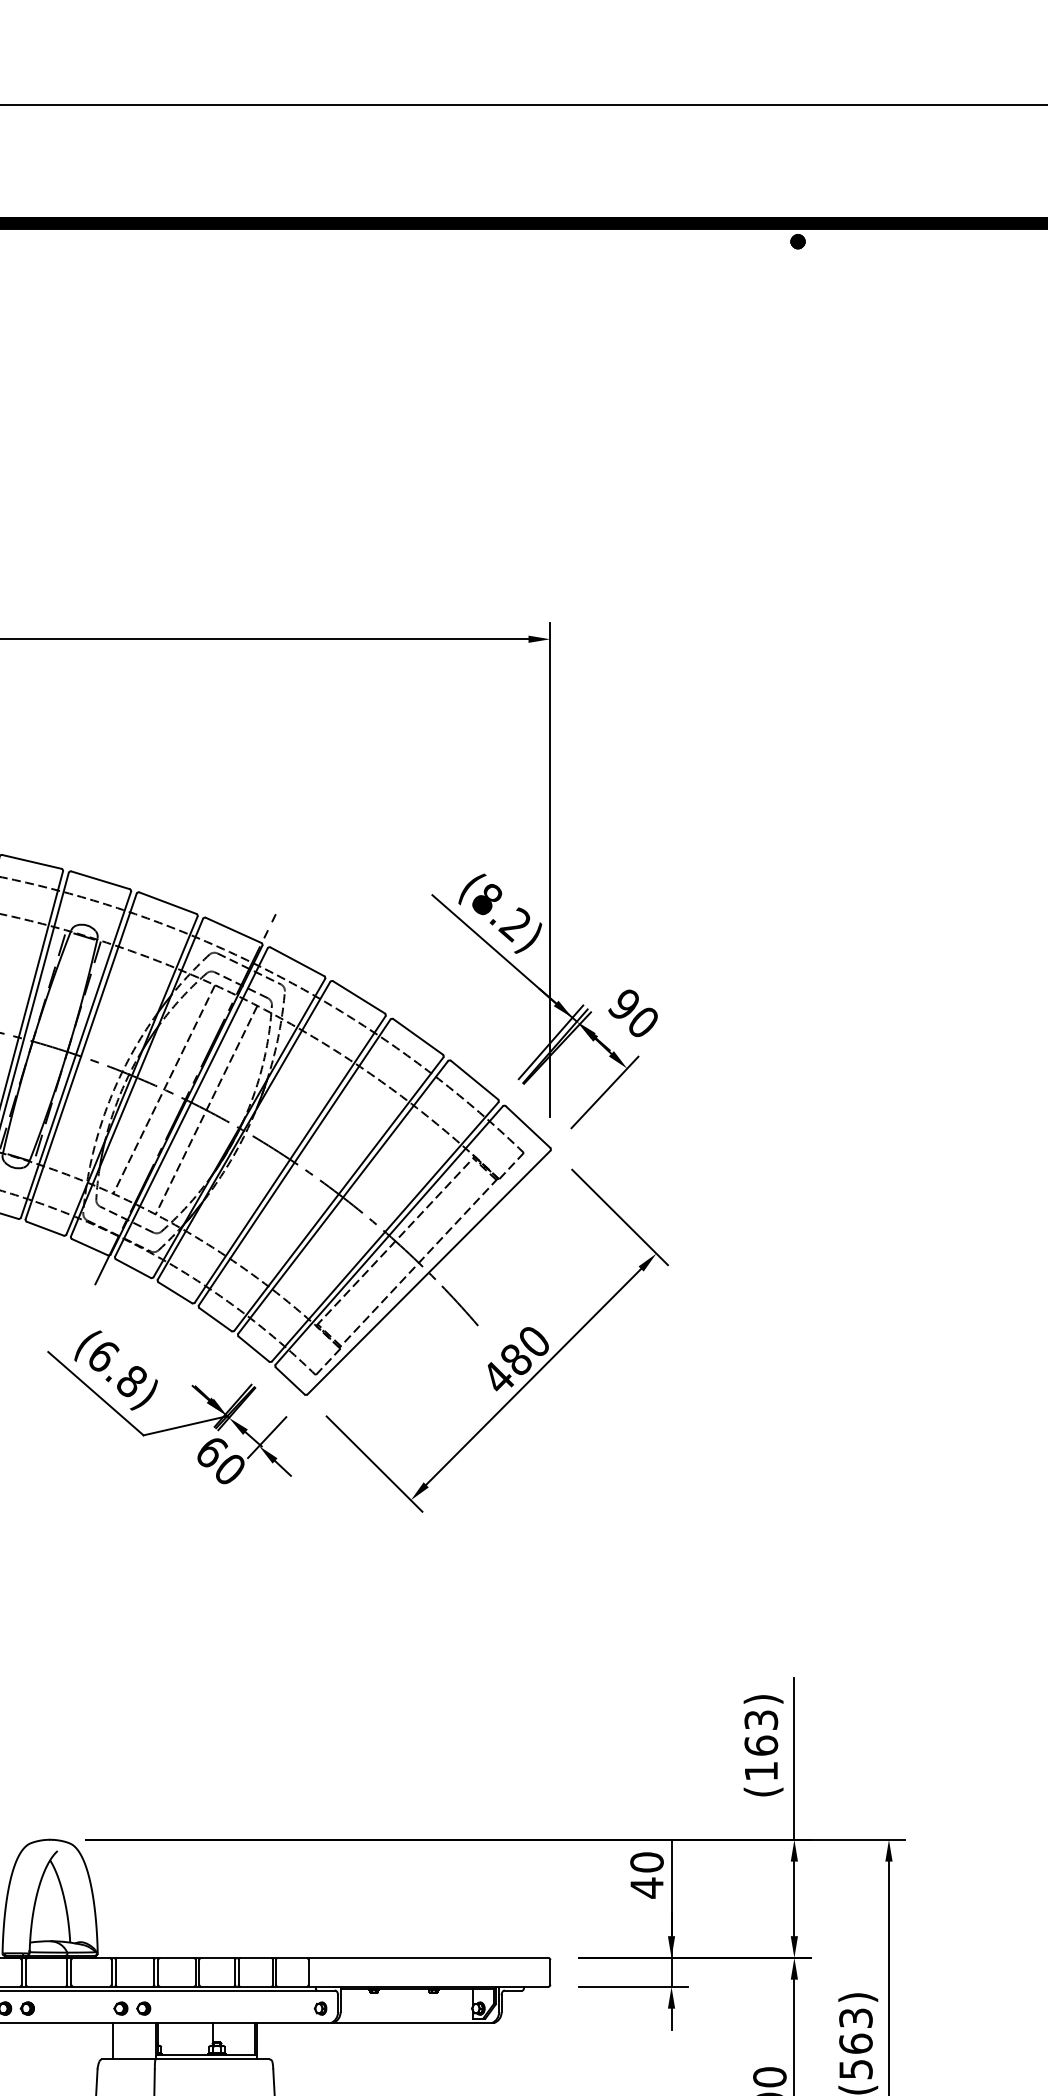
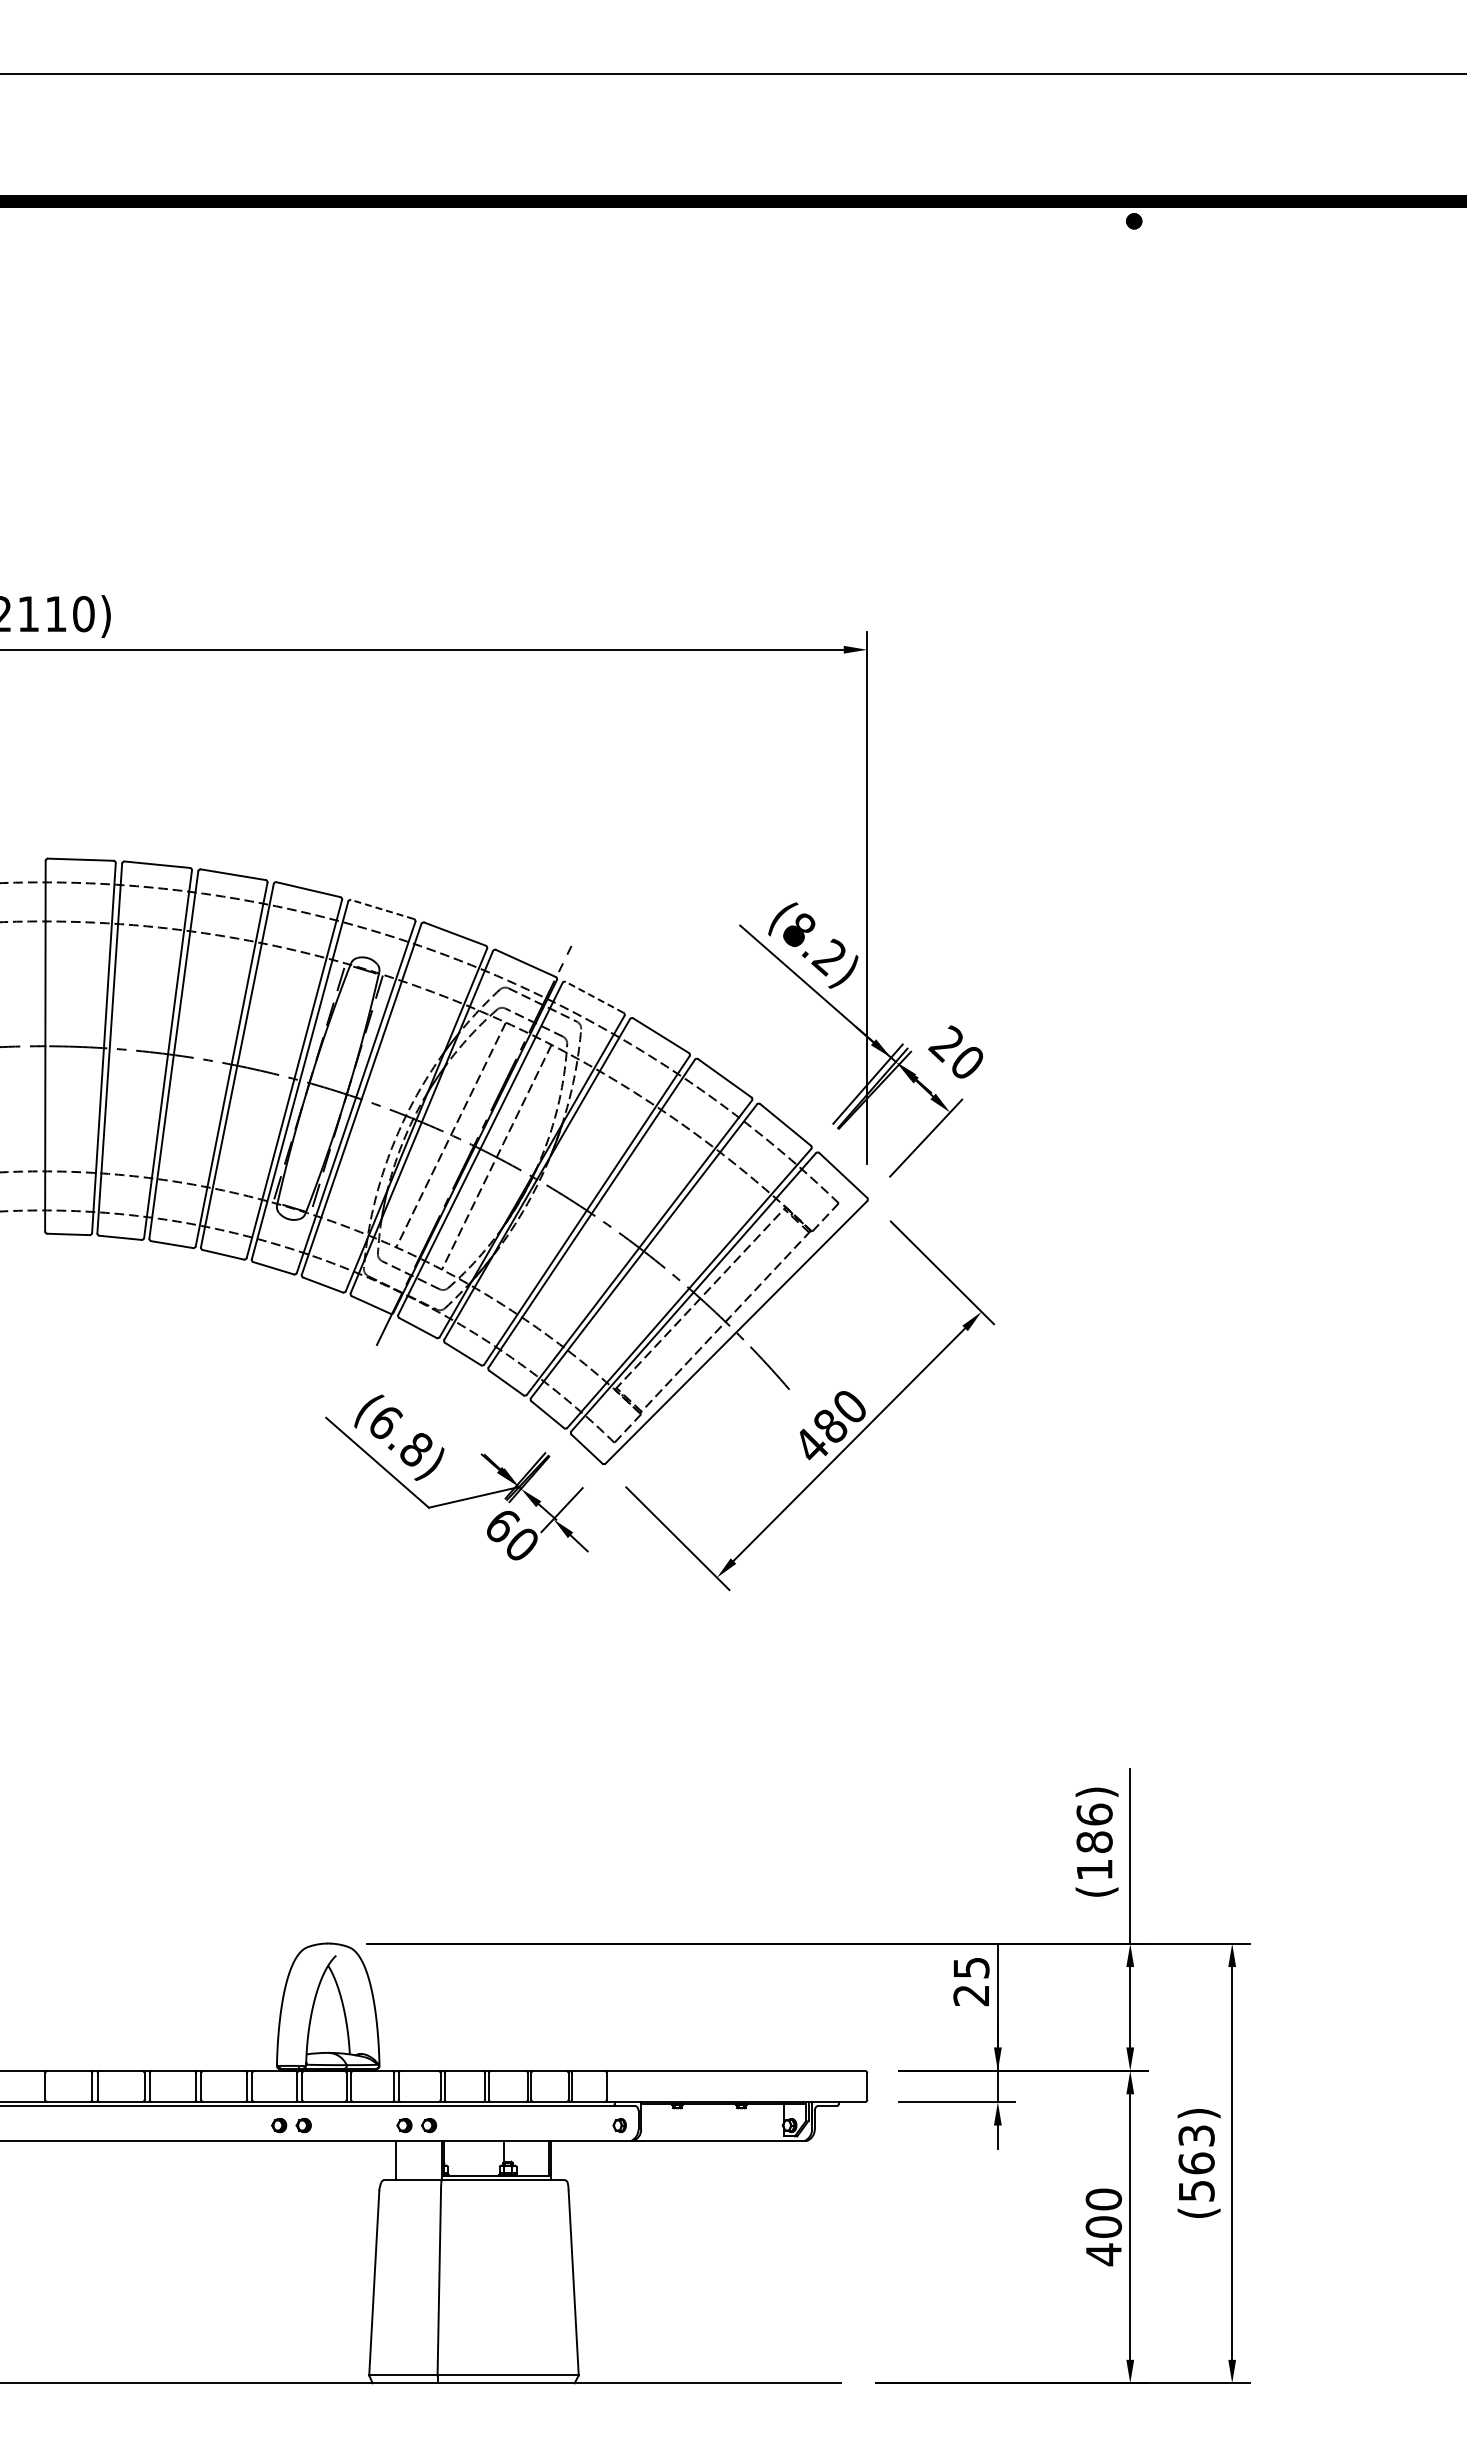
line: (100, 880) -> (382, 909), solid -> dashed
line: (297, 961) -> (594, 997), solid -> dashed
text: (622, 1004) -> (945, 1043), 90 -> 20
text: (761, 1732) -> (1094, 1827), (163) -> (186)
text: (647, 1875) -> (971, 1982), 40 -> 25

